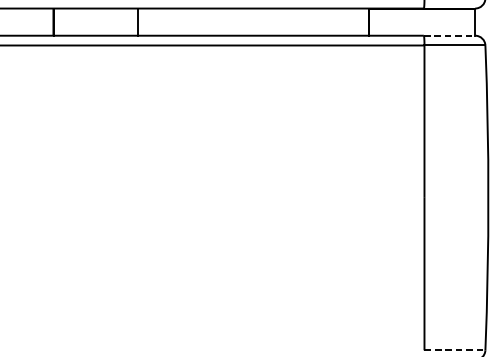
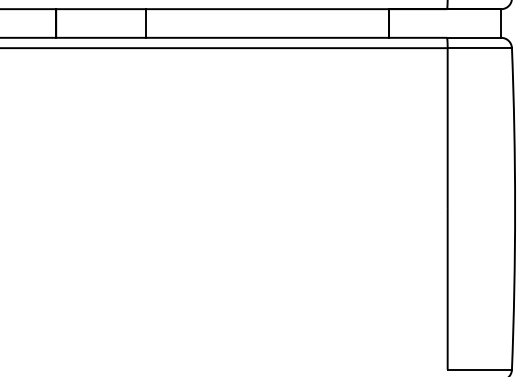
line: (449, 35) -> (474, 37), dashed -> solid
line: (455, 350) -> (480, 369), dashed -> solid

